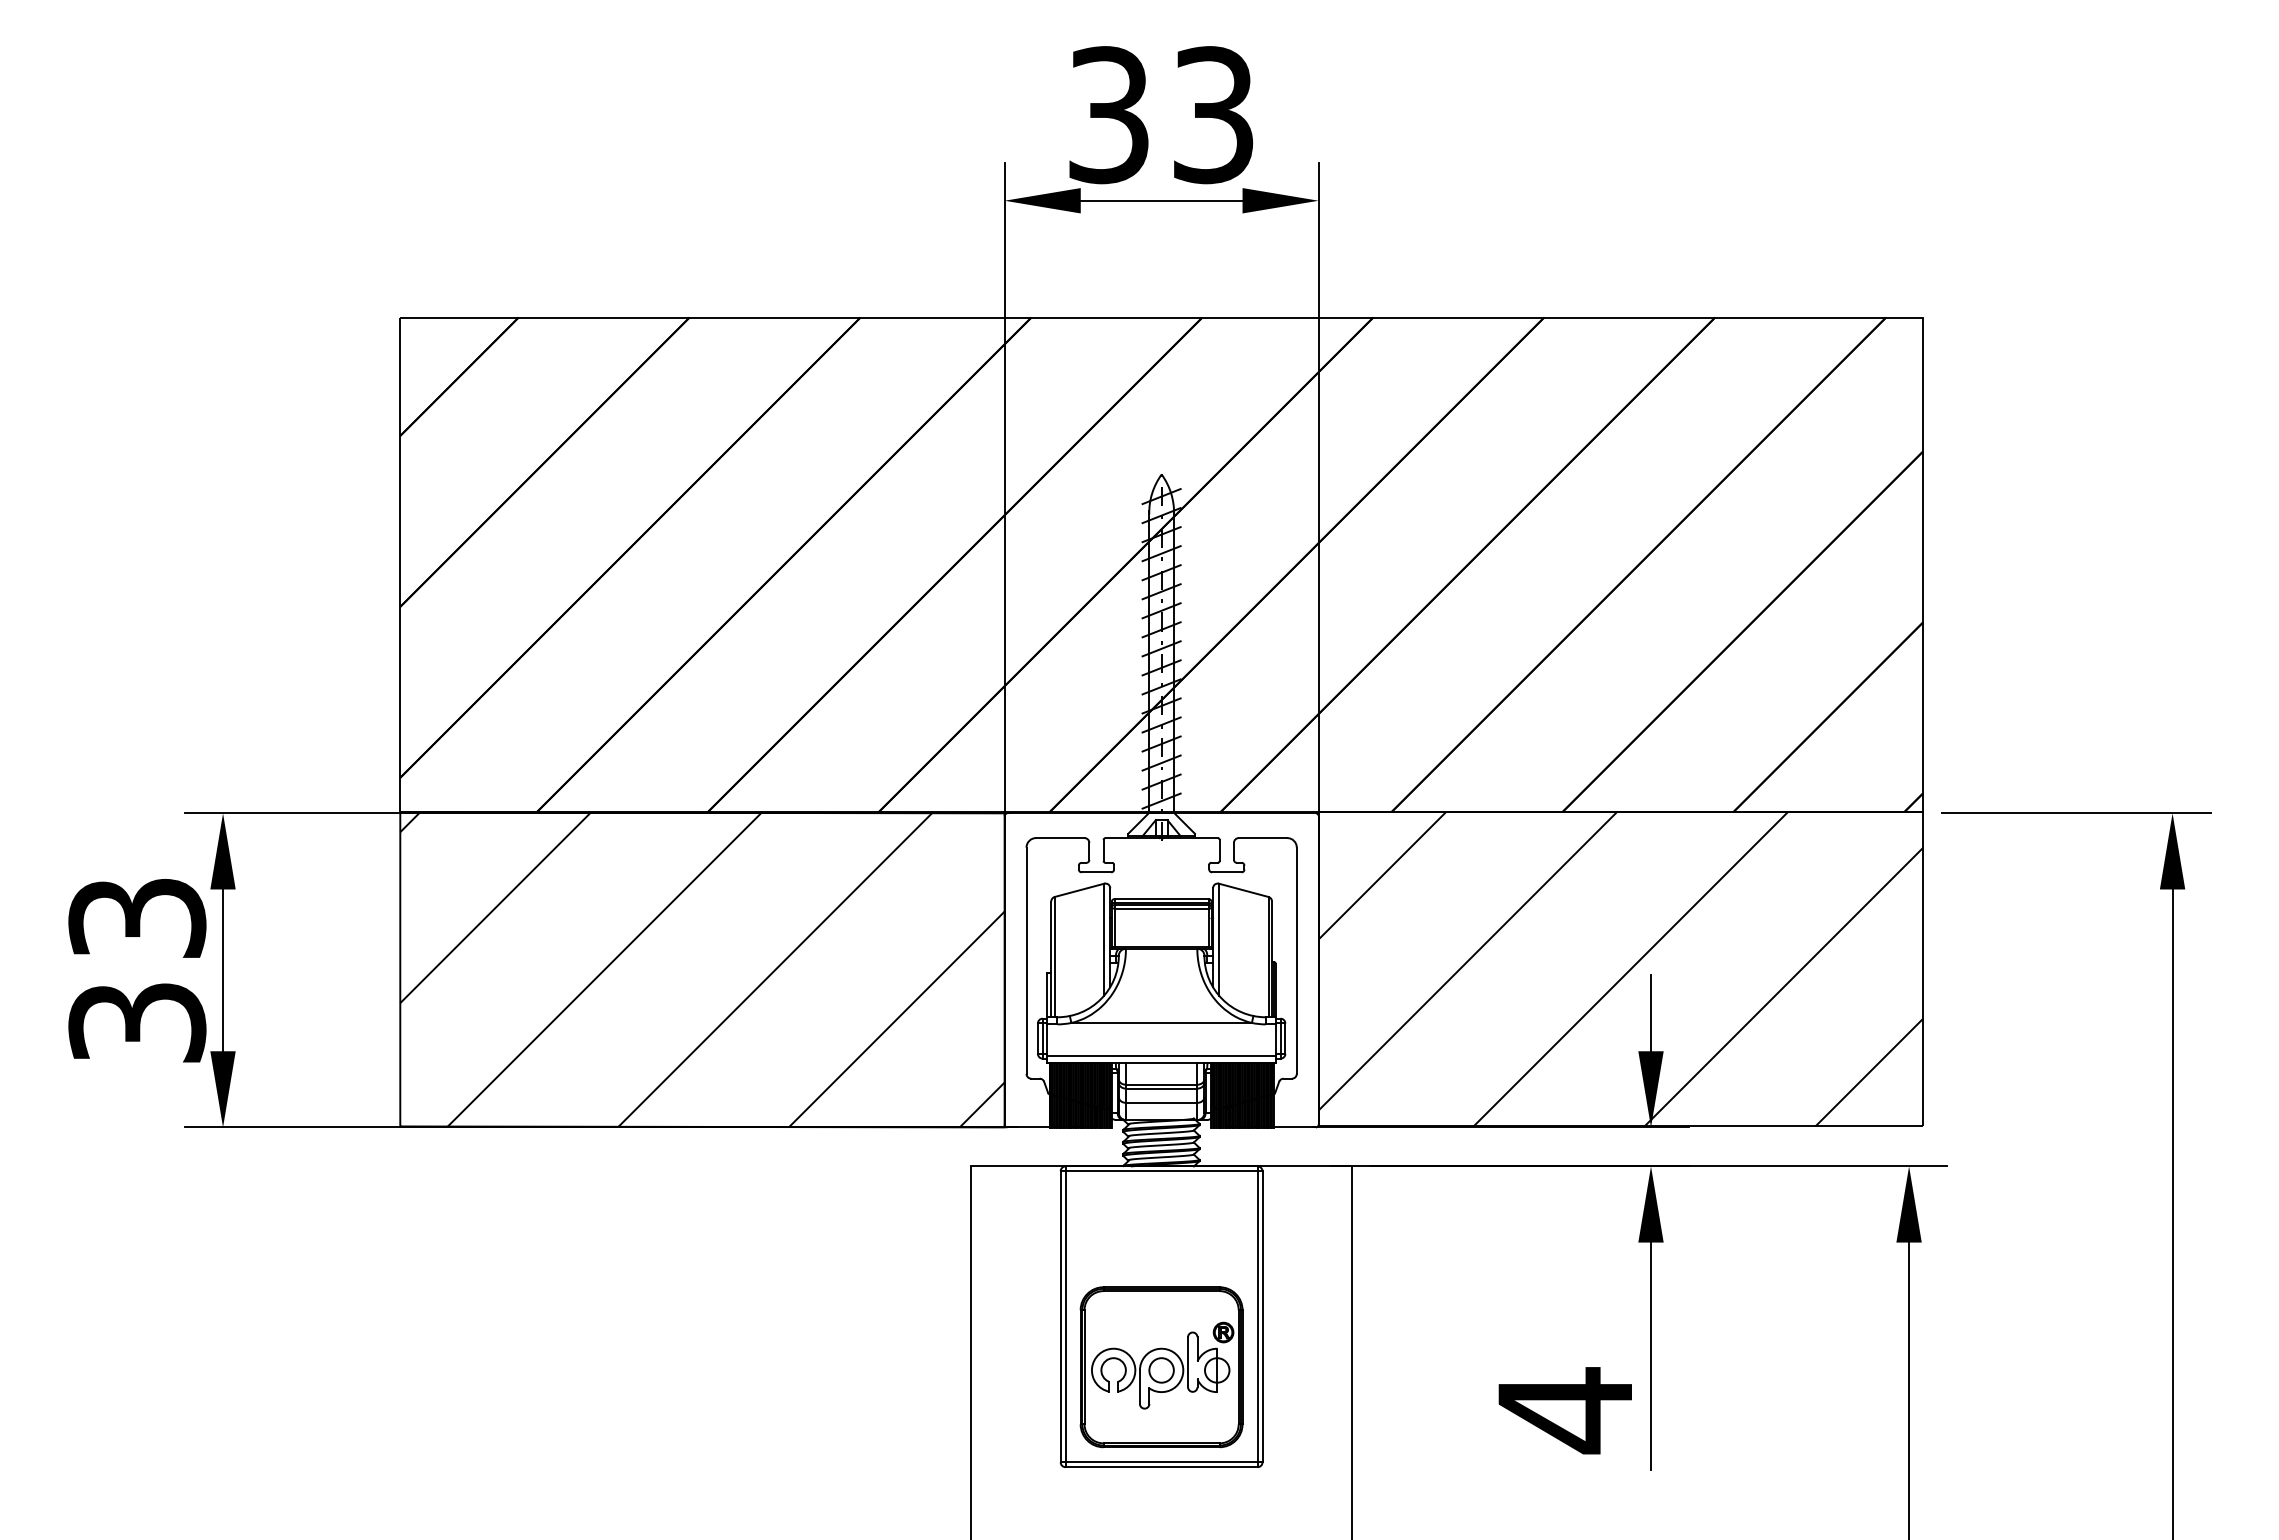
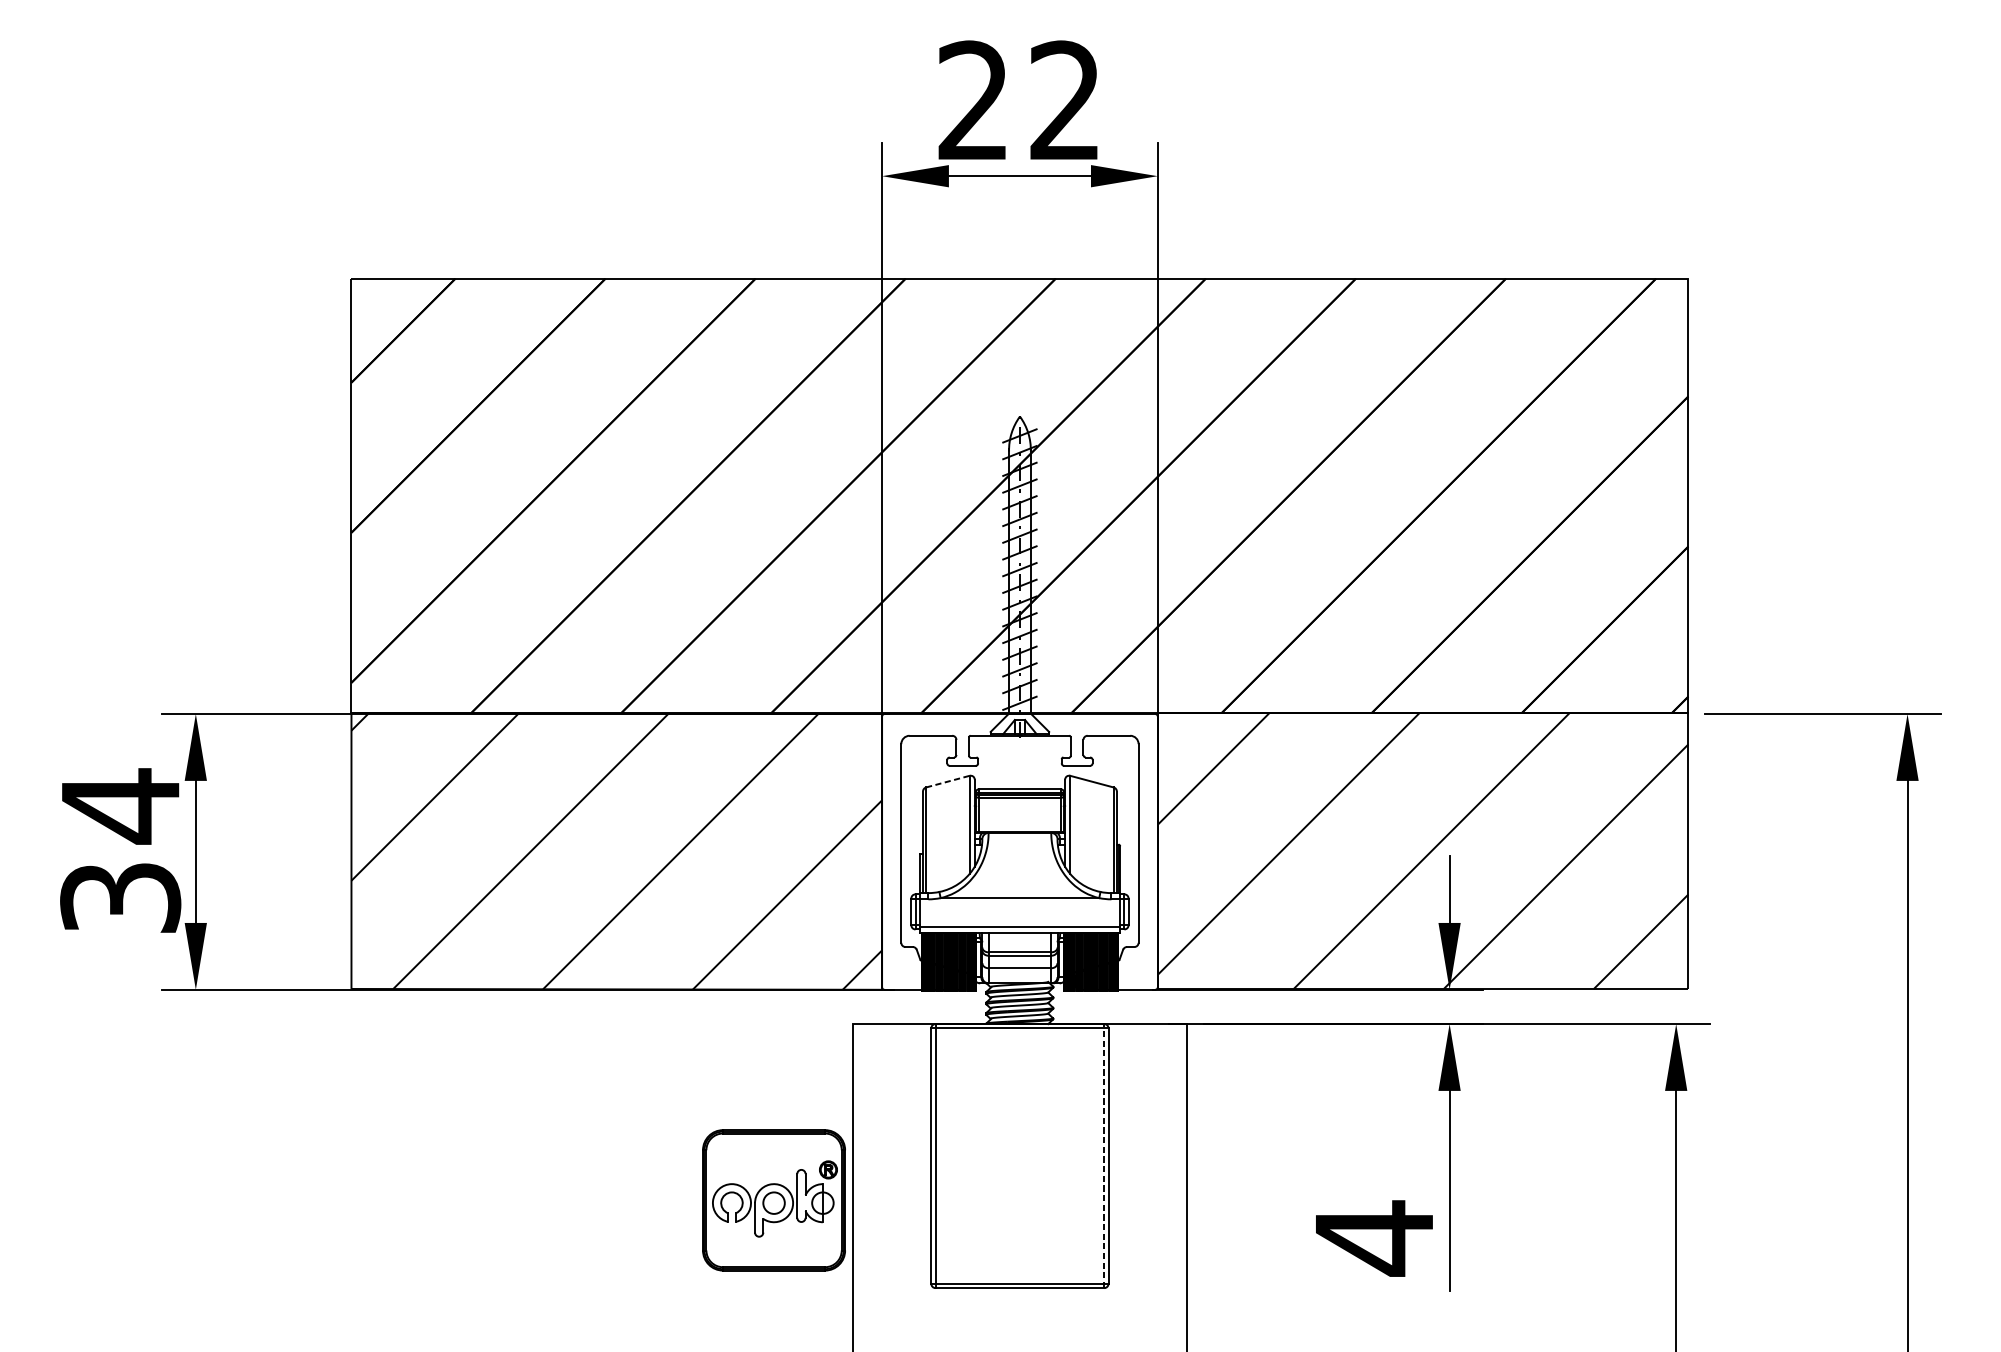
text: (1161, 115) -> (1019, 101), 33 -> 22
line: (1079, 890) -> (947, 781), solid -> dashed
text: (137, 918) -> (120, 806), 33 -> 34
line: (1257, 1316) -> (1104, 1155), solid -> dashed
part: (1161, 1367) -> (773, 1200), moved

